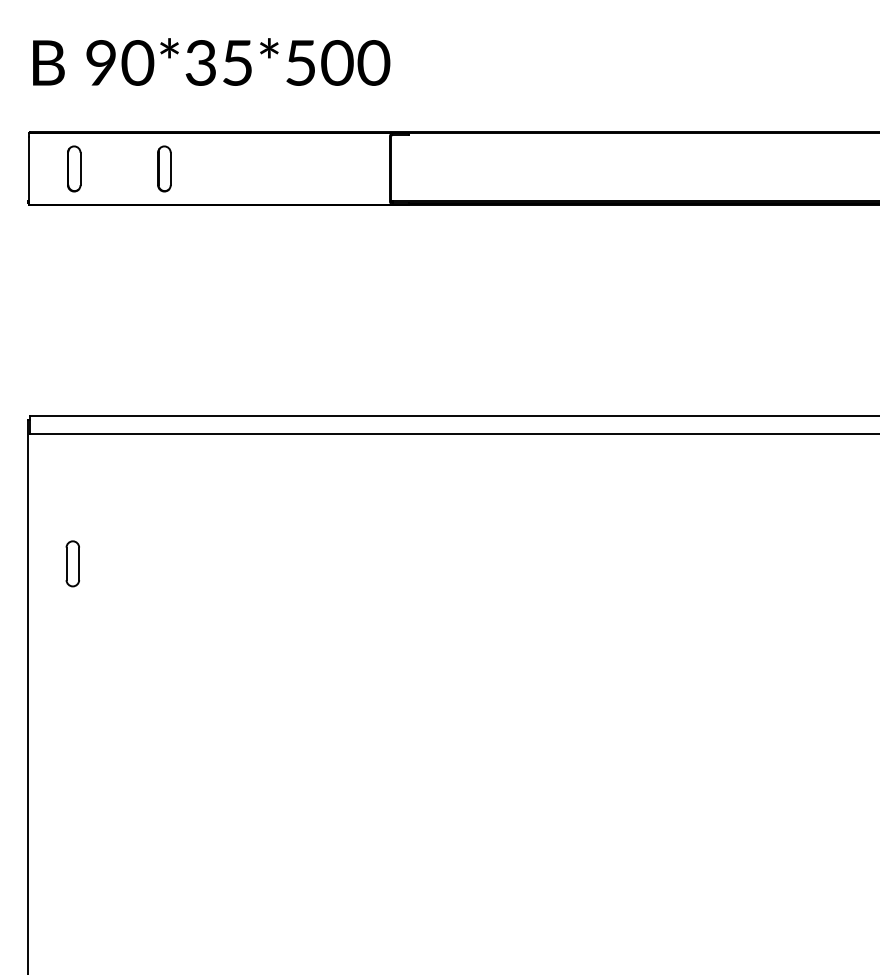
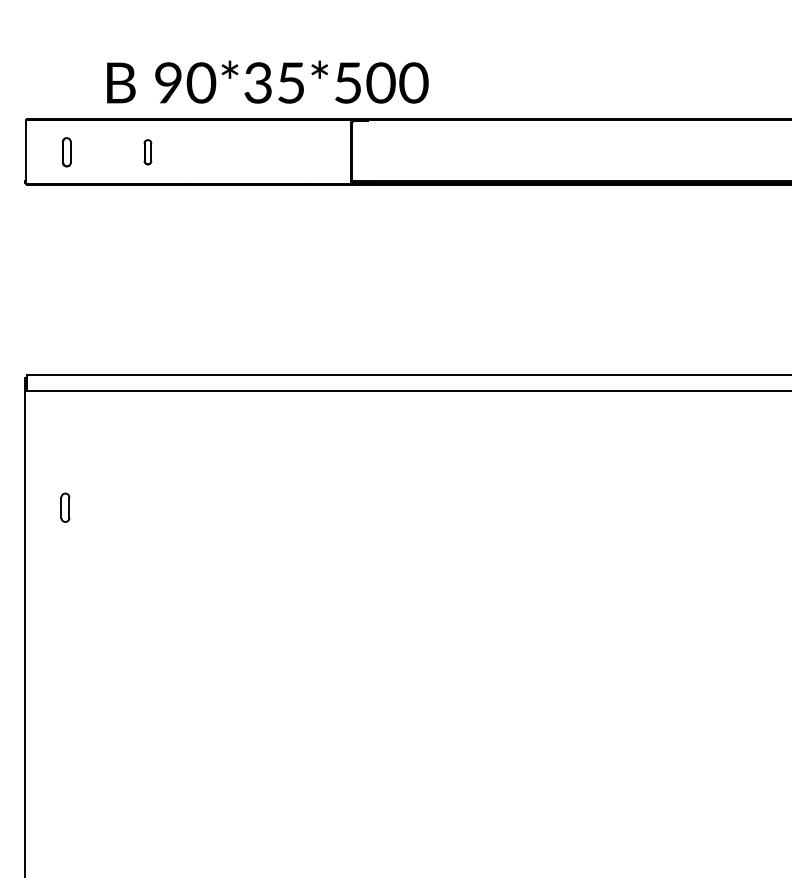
text: (211, 61) -> (267, 81), moved
part: (74, 168) -> (67, 151), size x0.7
part: (164, 168) -> (148, 151), size x0.6
part: (72, 563) -> (65, 507), size x0.7

